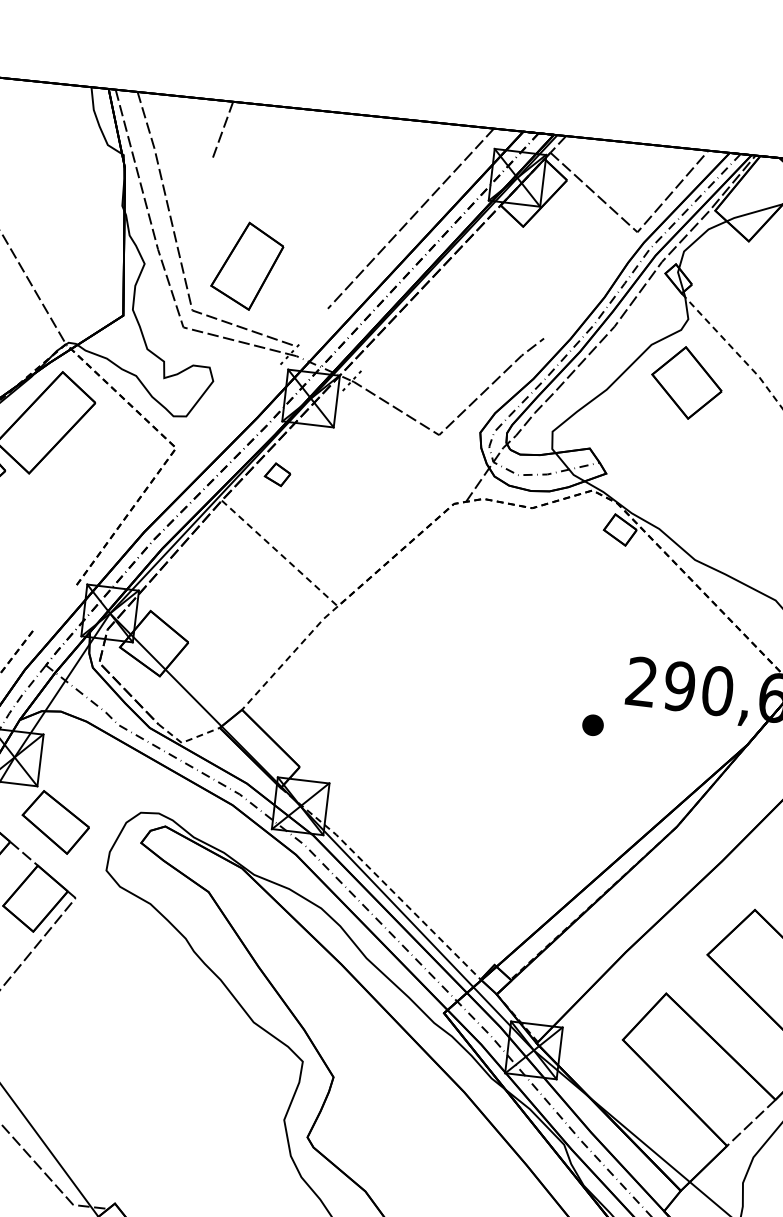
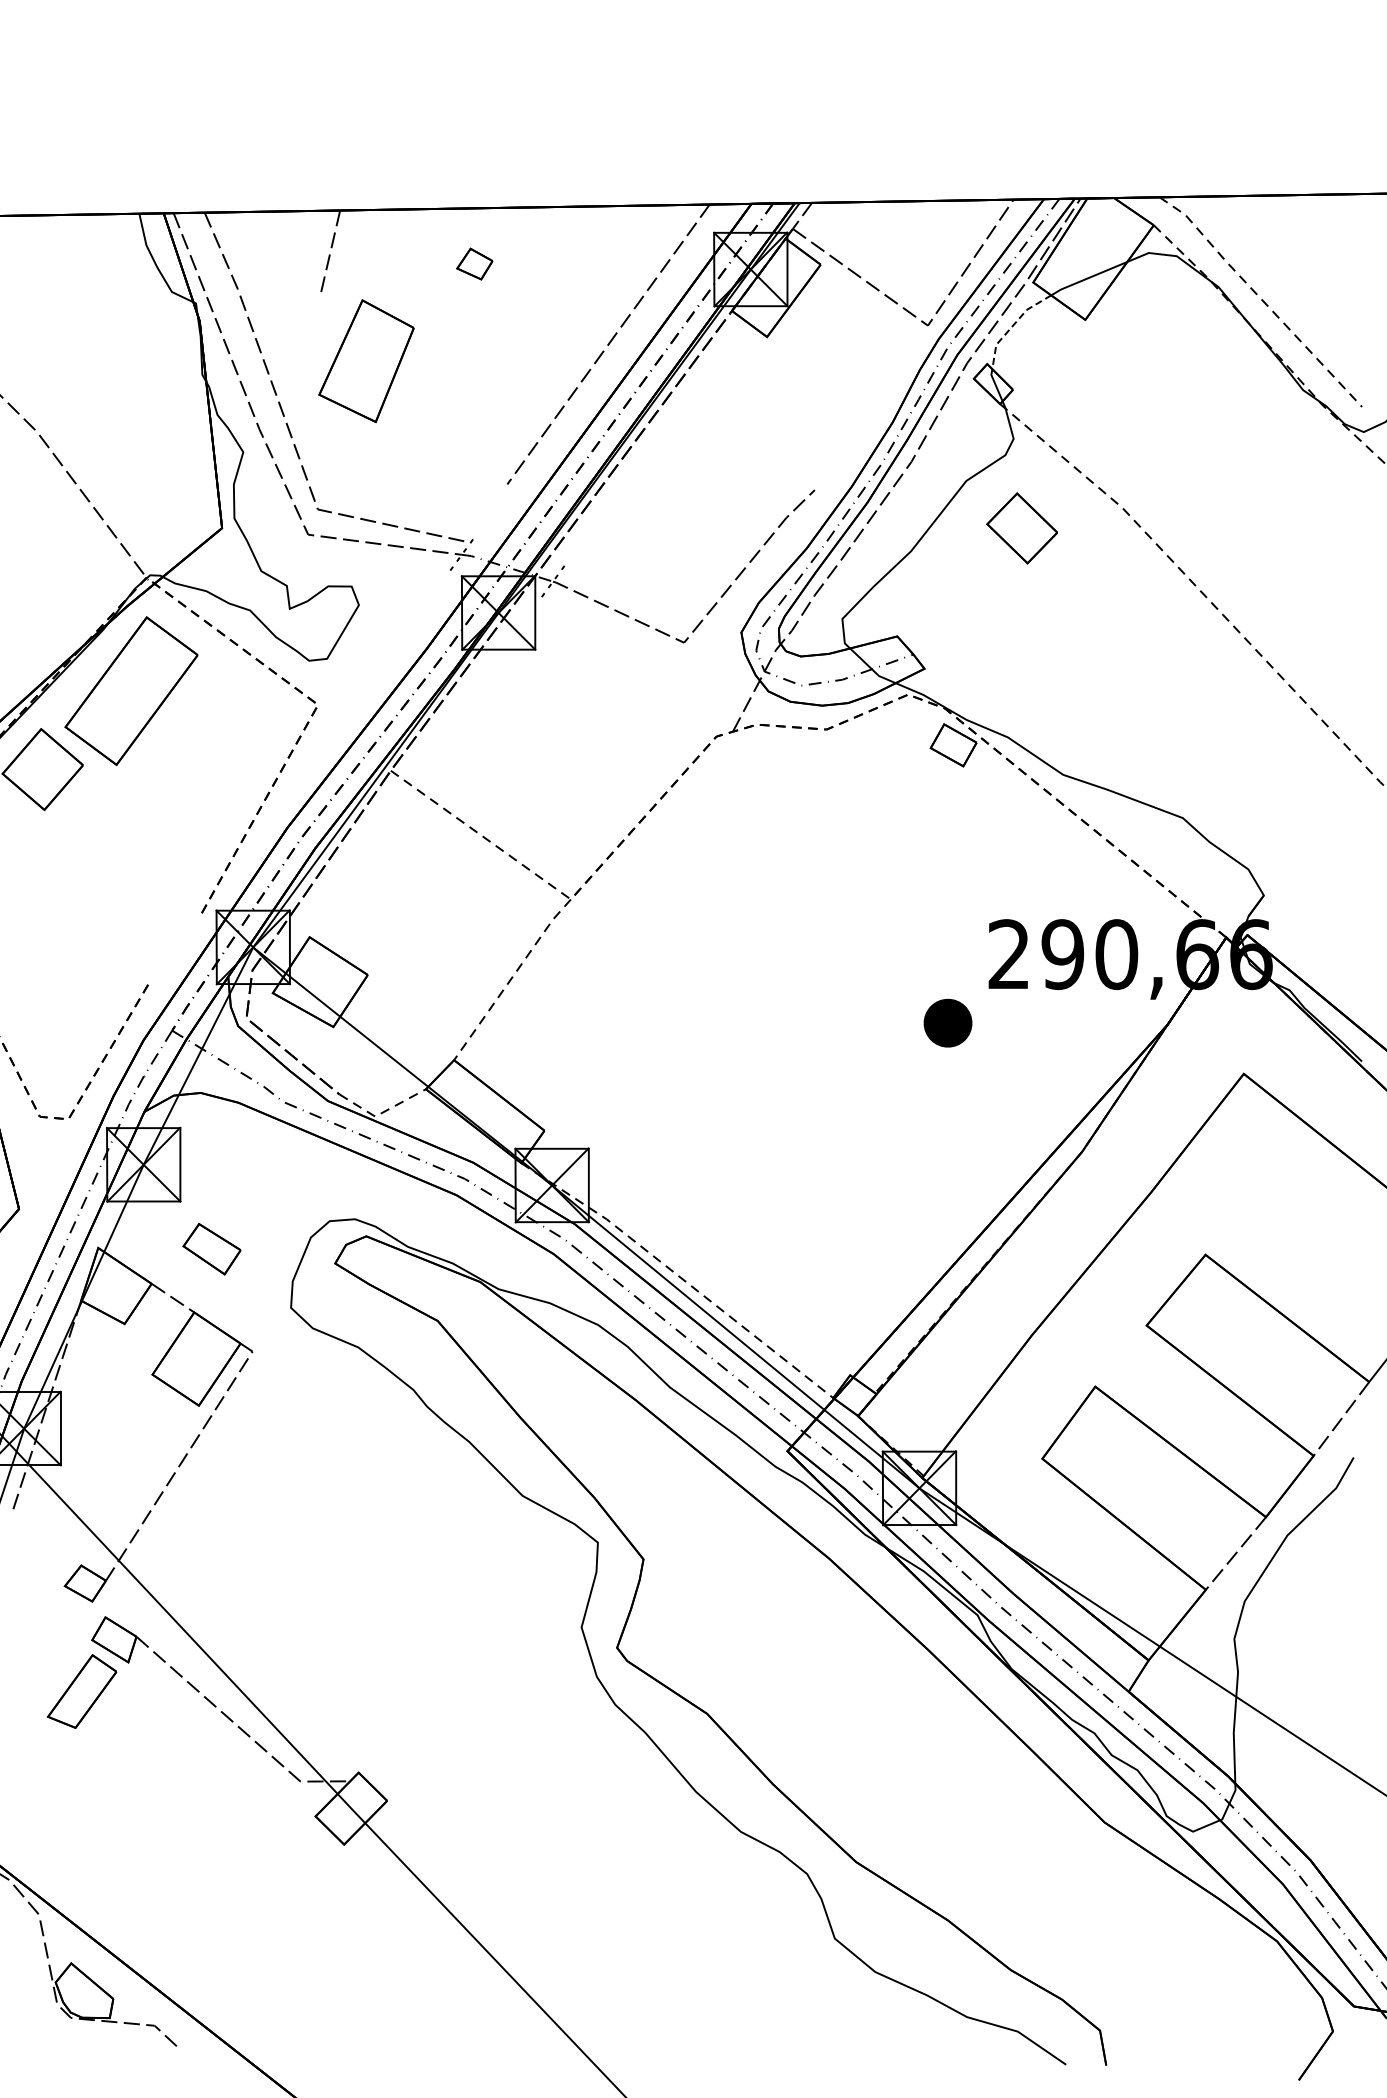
line: (696, 239) -> (1012, 326), solid -> dashed
part: (247, 266) -> (366, 361), moved
part: (686, 382) -> (1021, 528), size x0.7
part: (277, 474) -> (474, 263), moved
part: (592, 725) -> (947, 1023), size x1.6
part: (55, 822) -> (211, 1249), size x0.6

